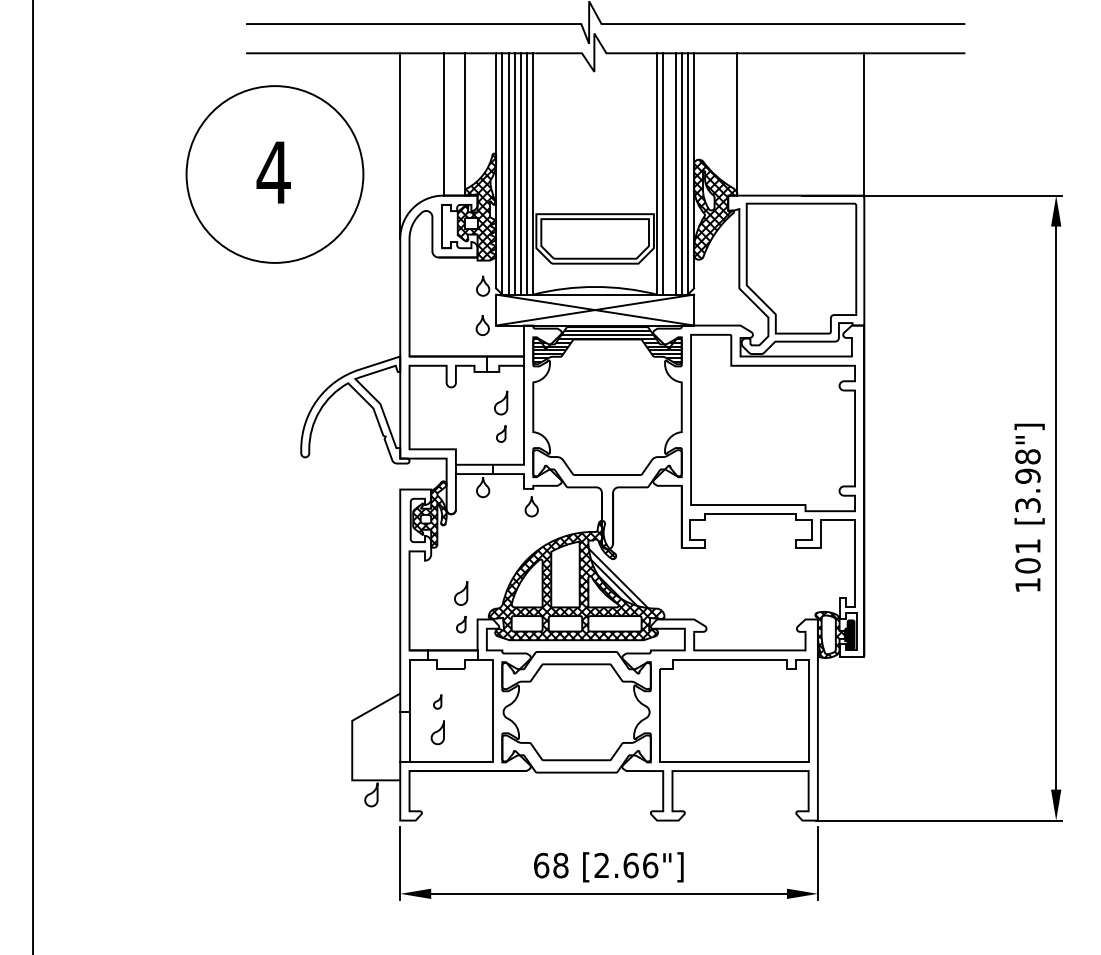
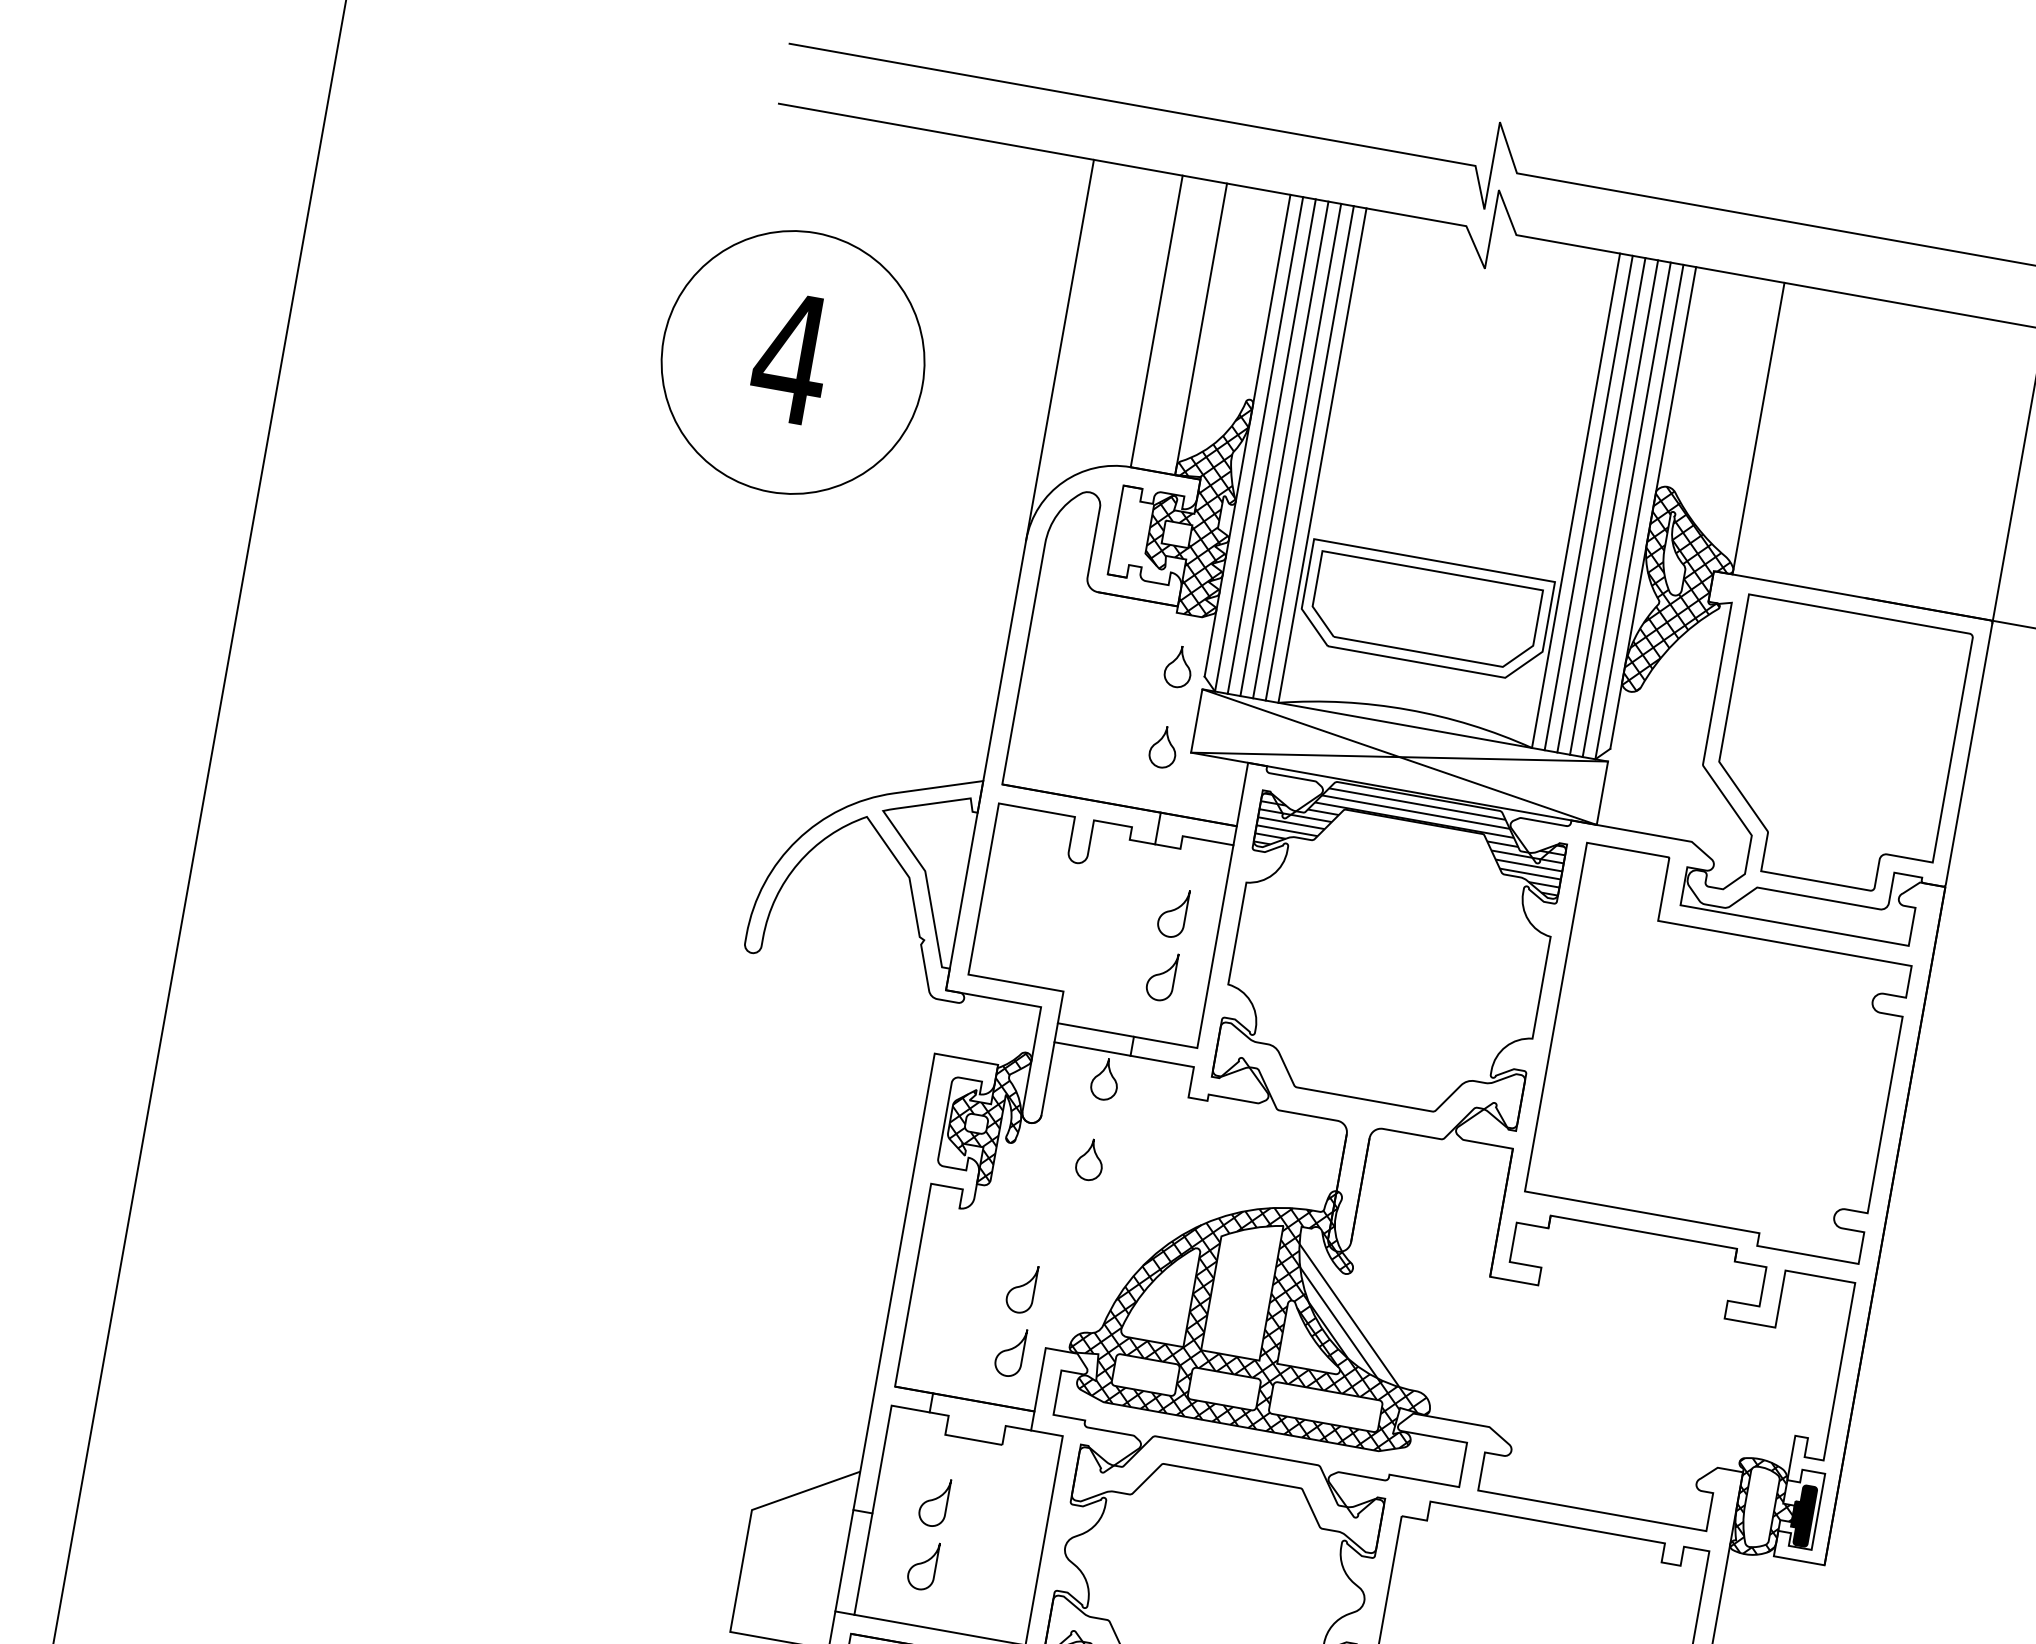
line: (669, 173) -> (1601, 504), added
circle: (274, 174) -> (792, 362), size x0.71
part: (501, 433) -> (1162, 975), size x1.43
part: (531, 506) -> (1089, 1159), moved
part: (461, 624) -> (1010, 1352), size x1.43
part: (437, 701) -> (933, 1501), size x1.67

